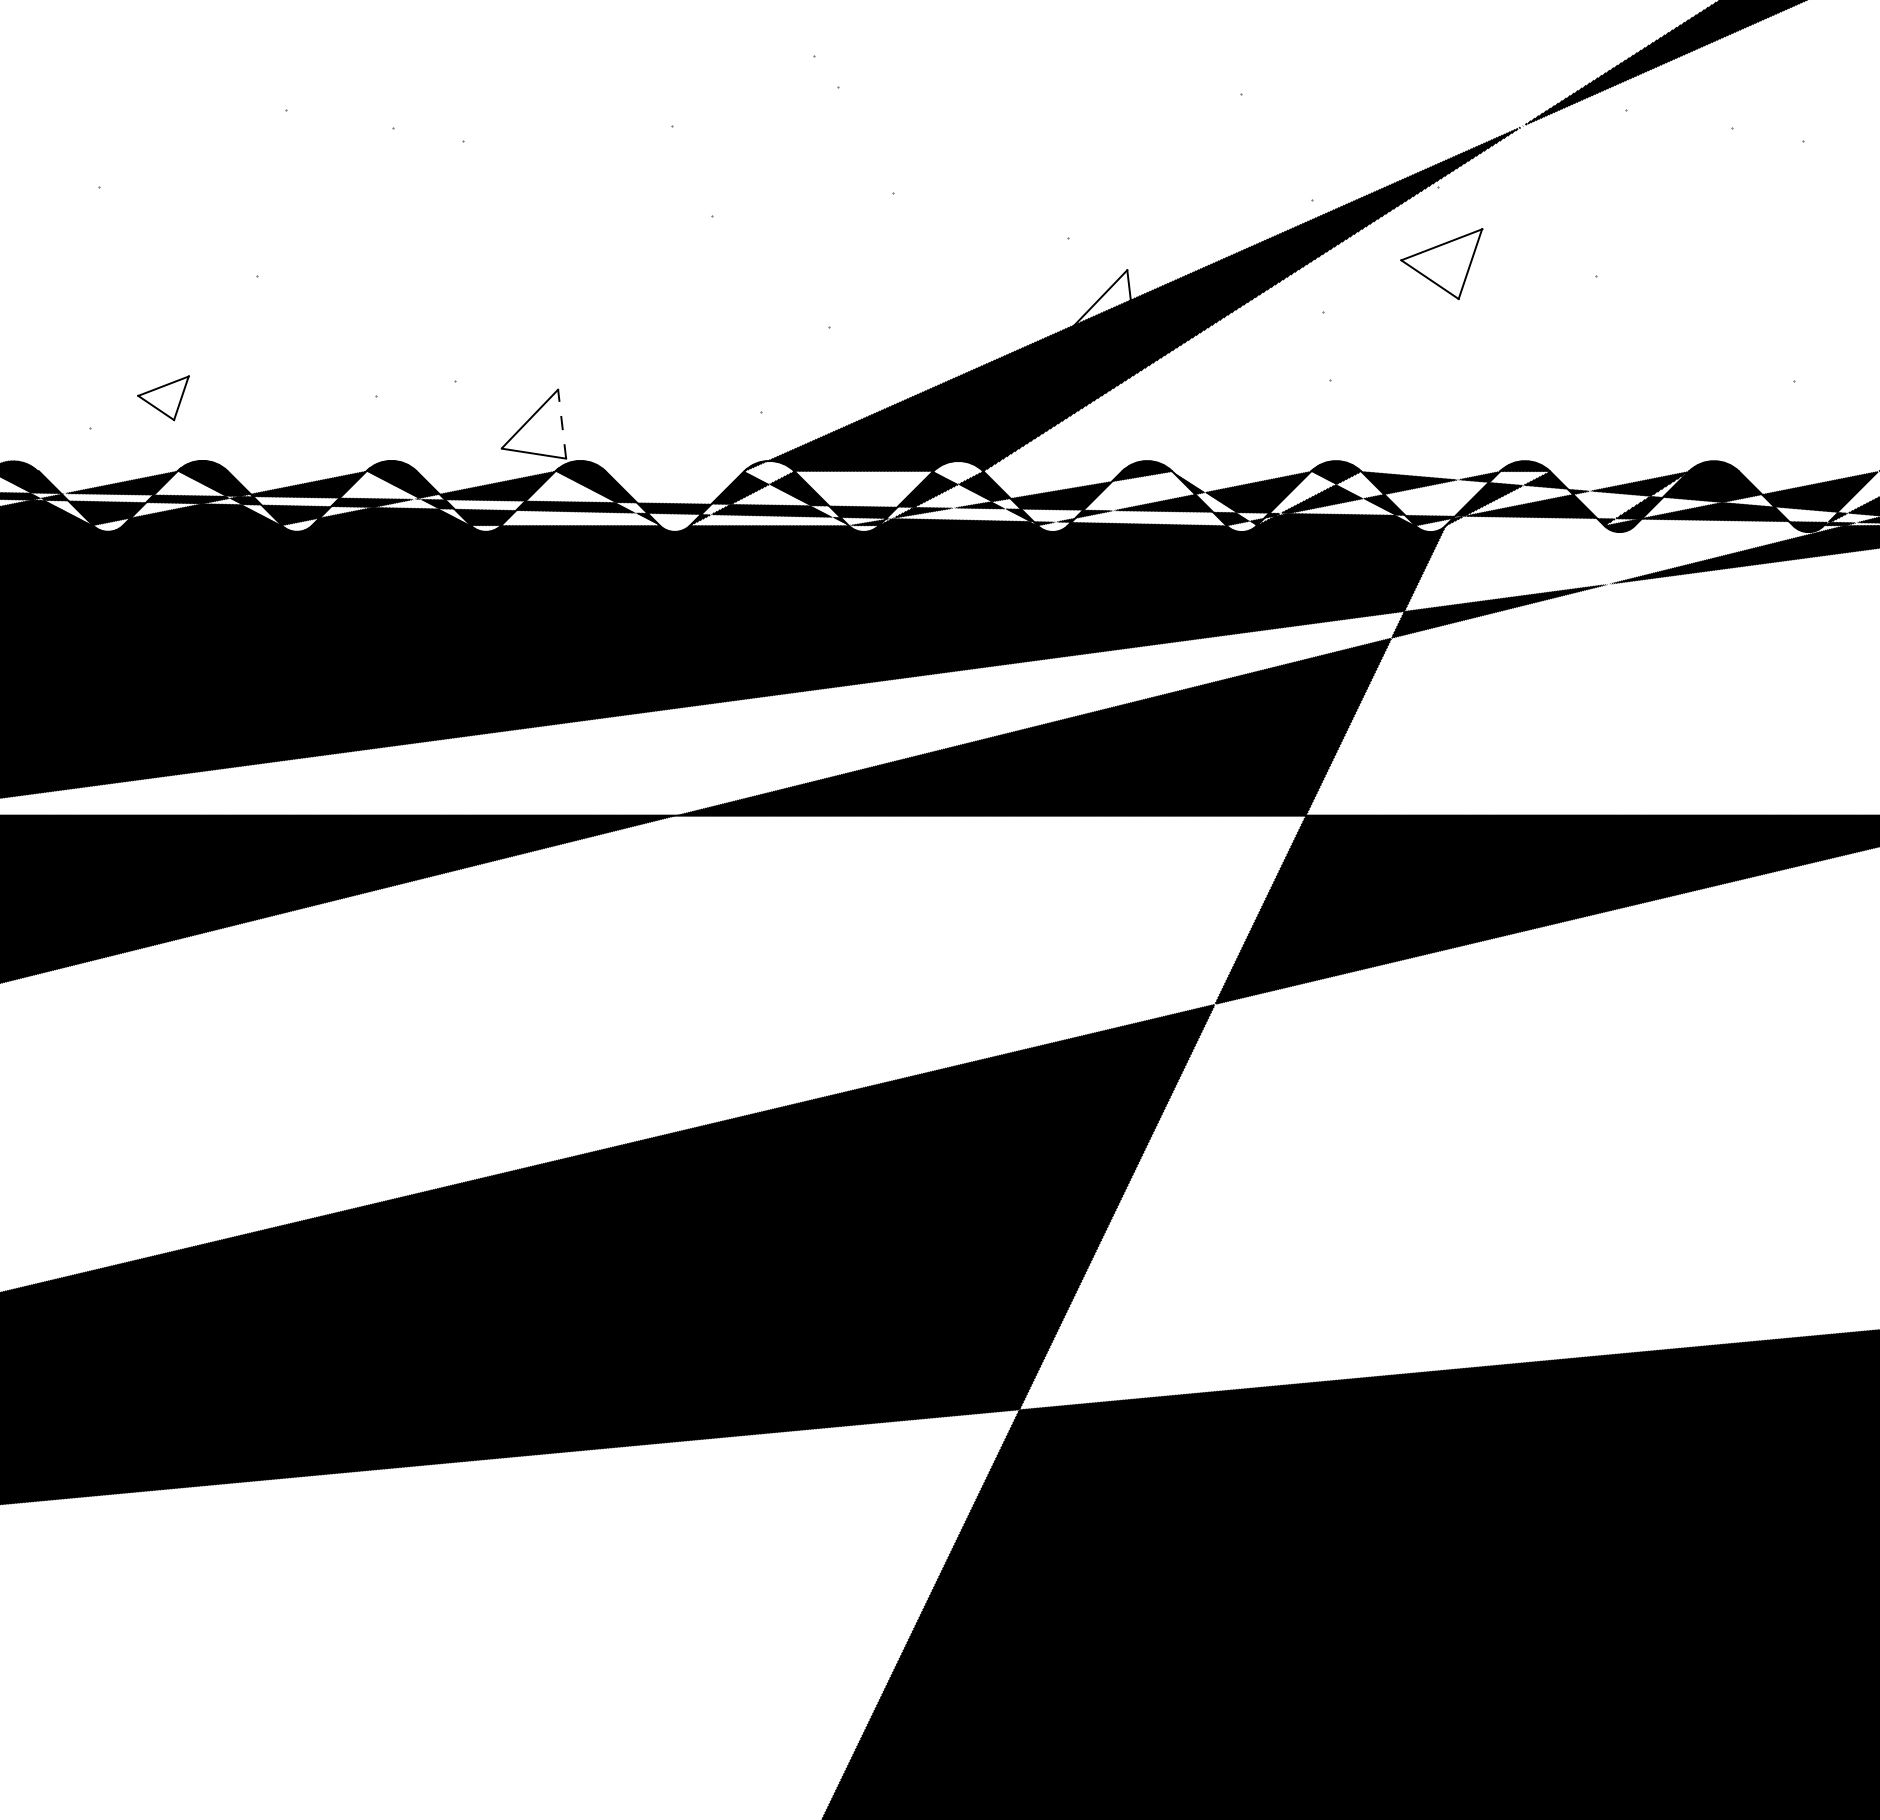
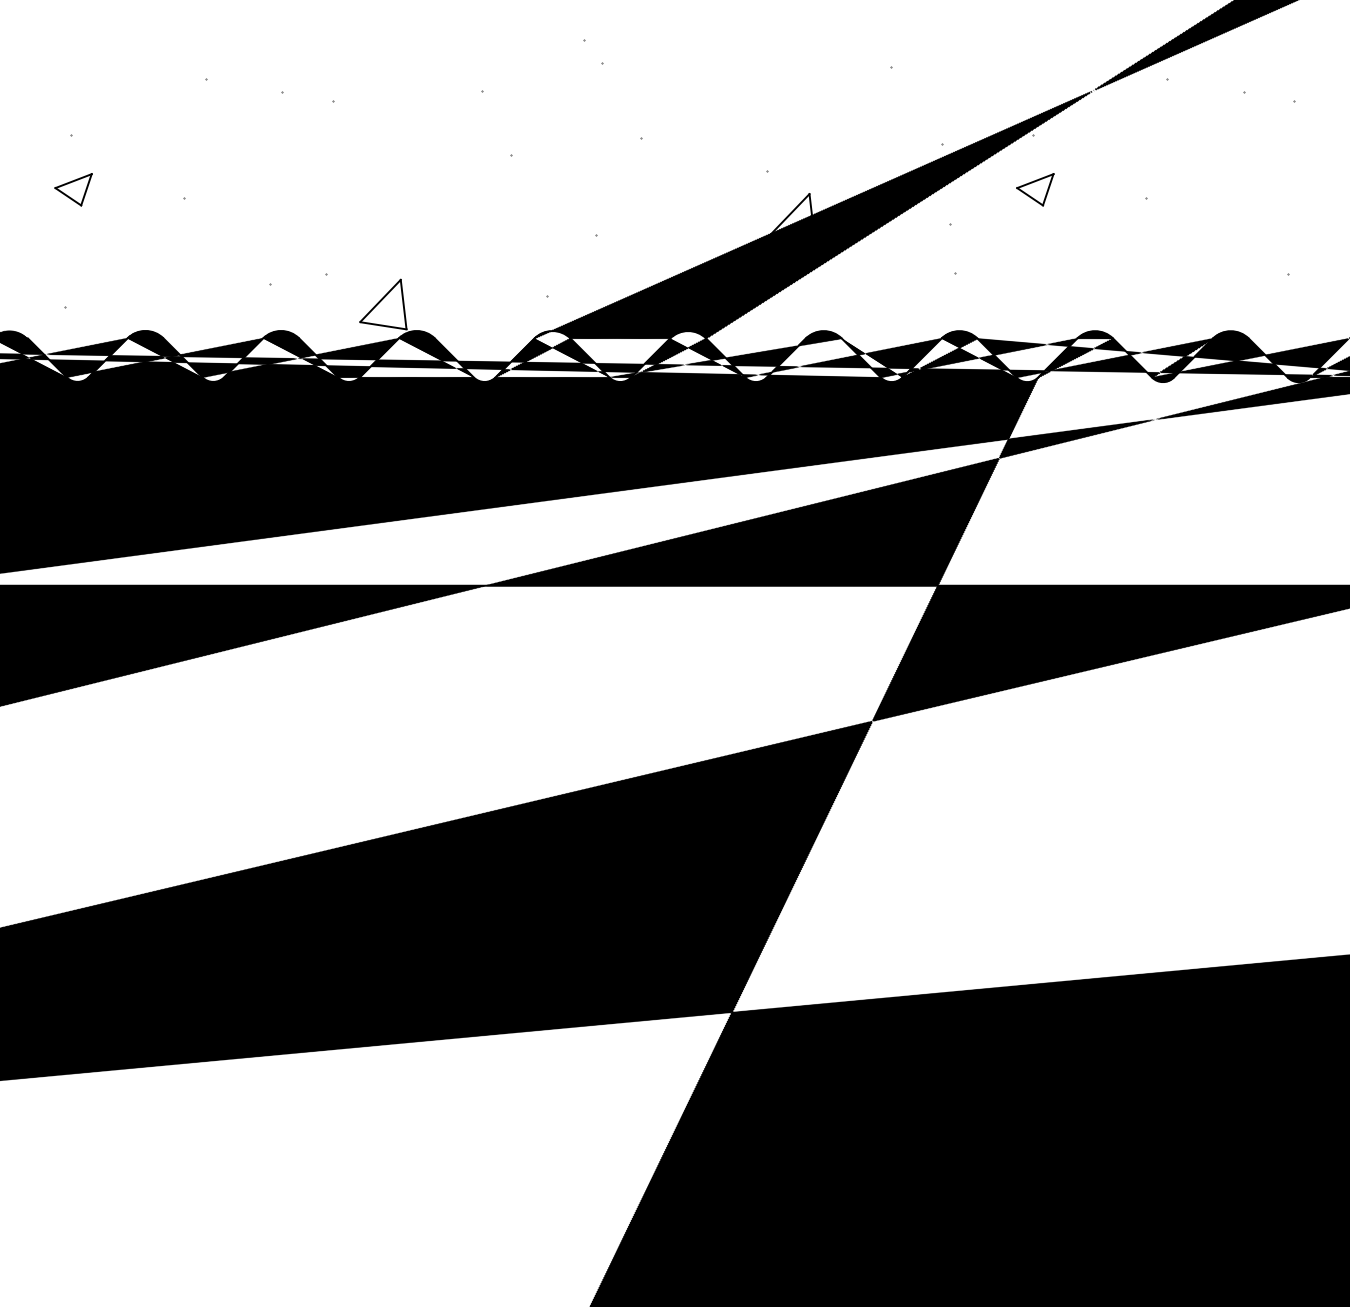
part: (1441, 264) -> (1035, 189), size x0.62
part: (163, 398) -> (73, 189), moved
line: (562, 423) -> (403, 304), dashed -> solid

